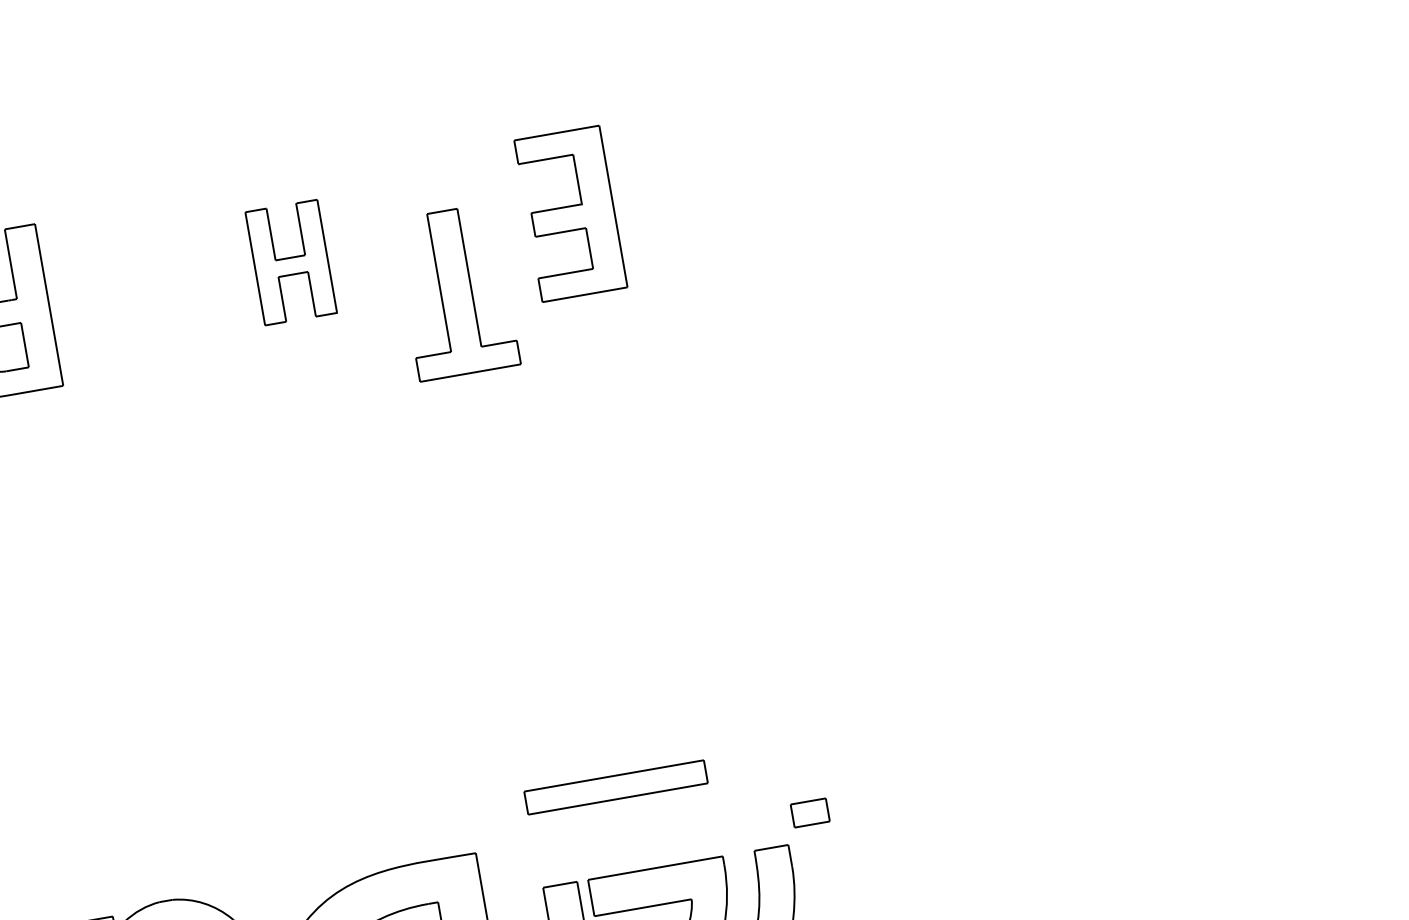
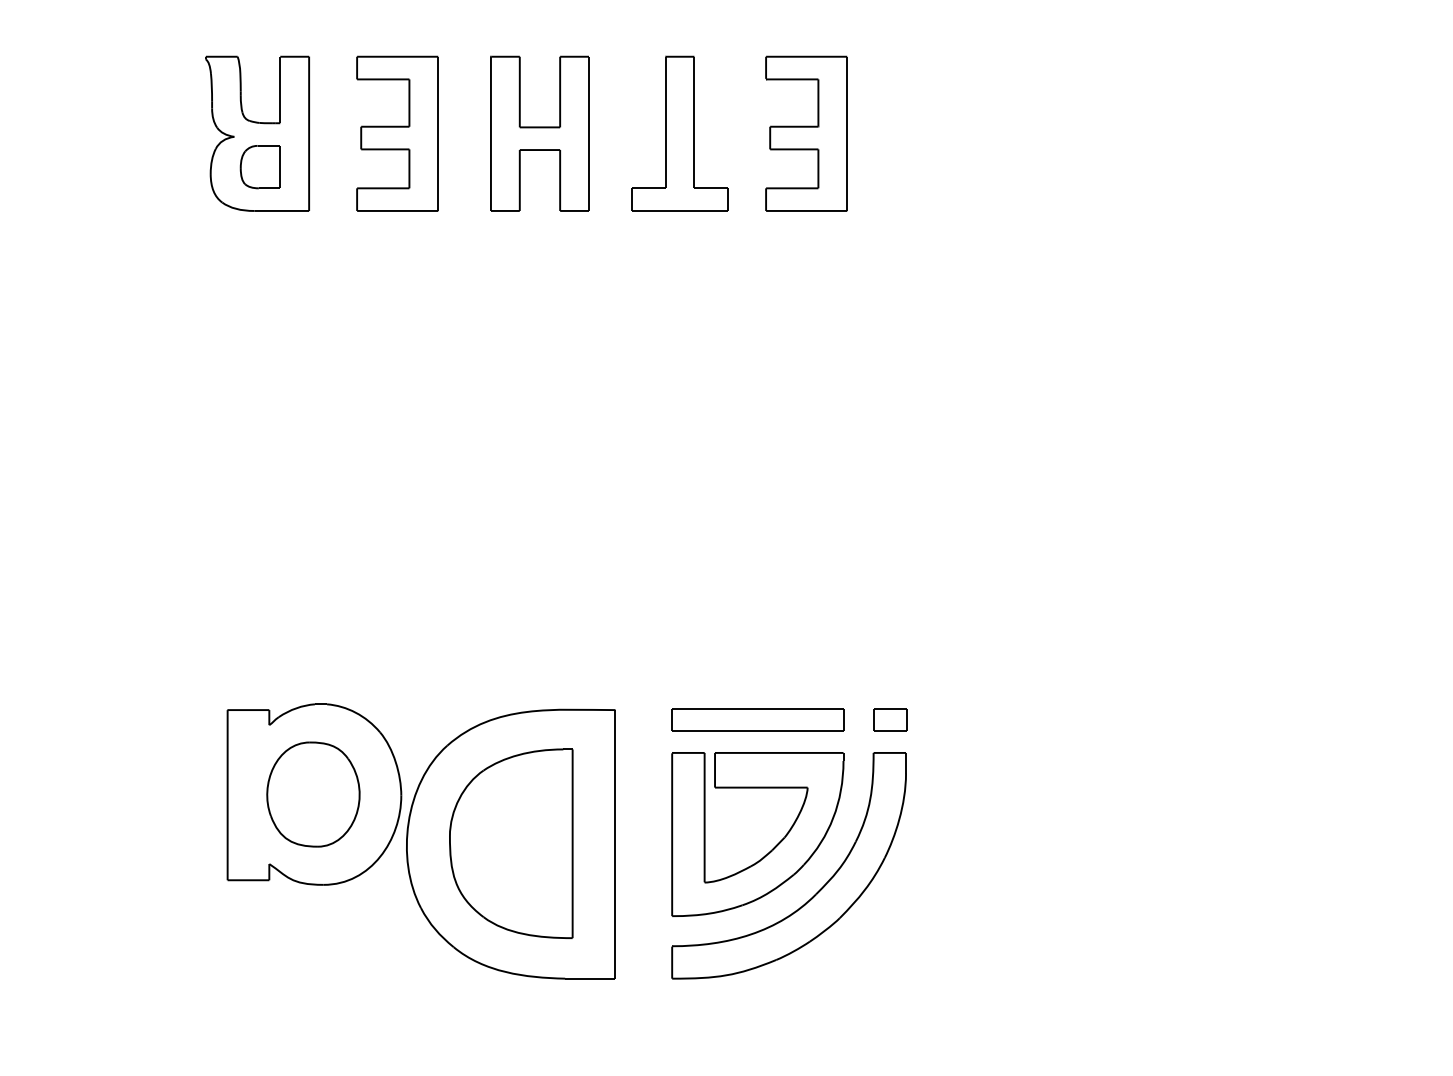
part: (290, 262) -> (539, 133), size x1.43
part: (141, 288) -> (397, 133), added
part: (455, 291) -> (679, 133), moved
part: (615, 787) -> (757, 719), moved
part: (810, 812) -> (890, 719), moved

